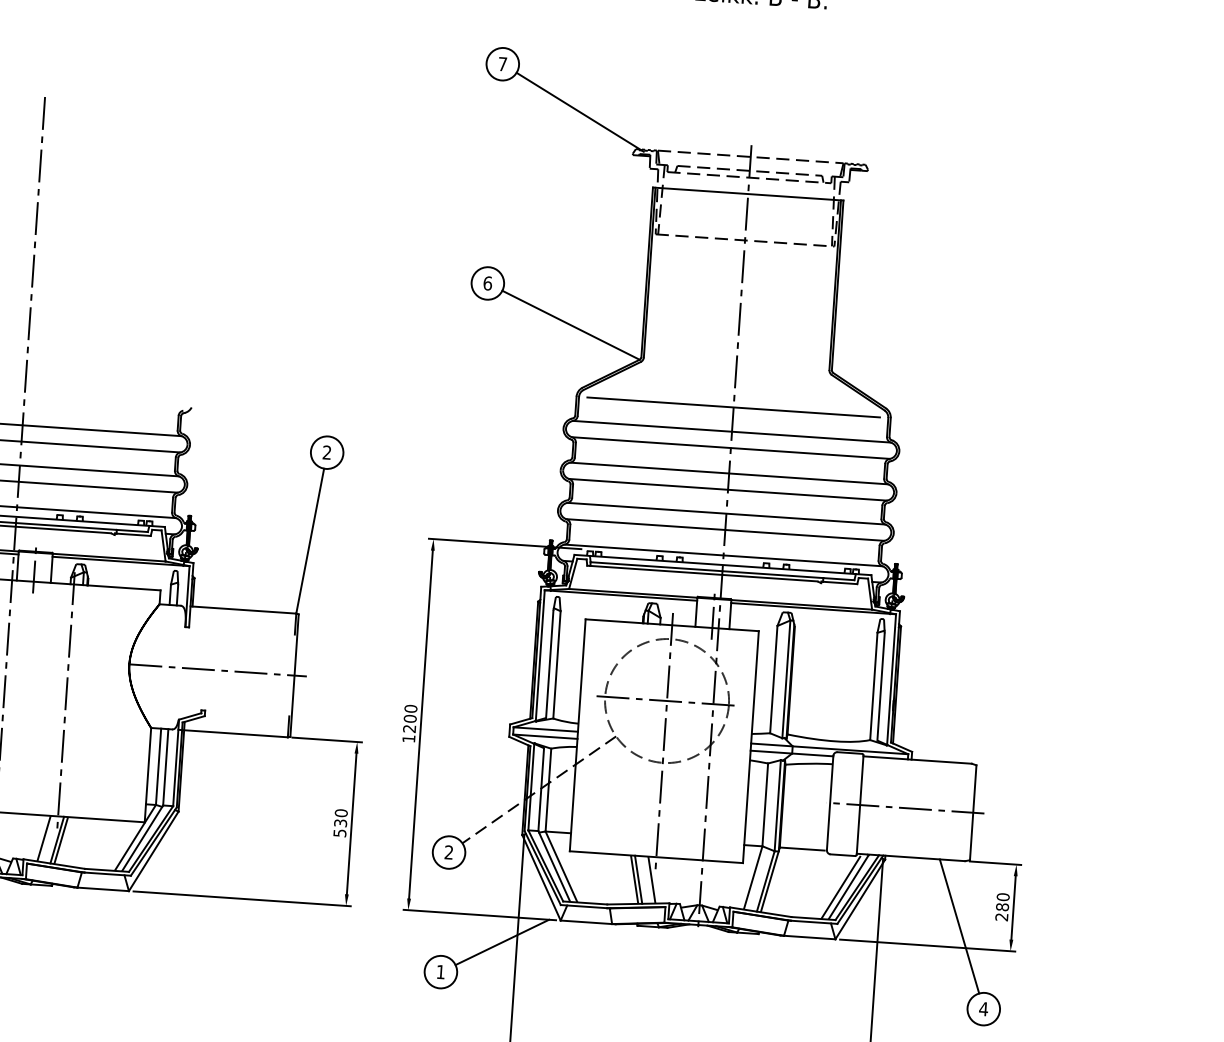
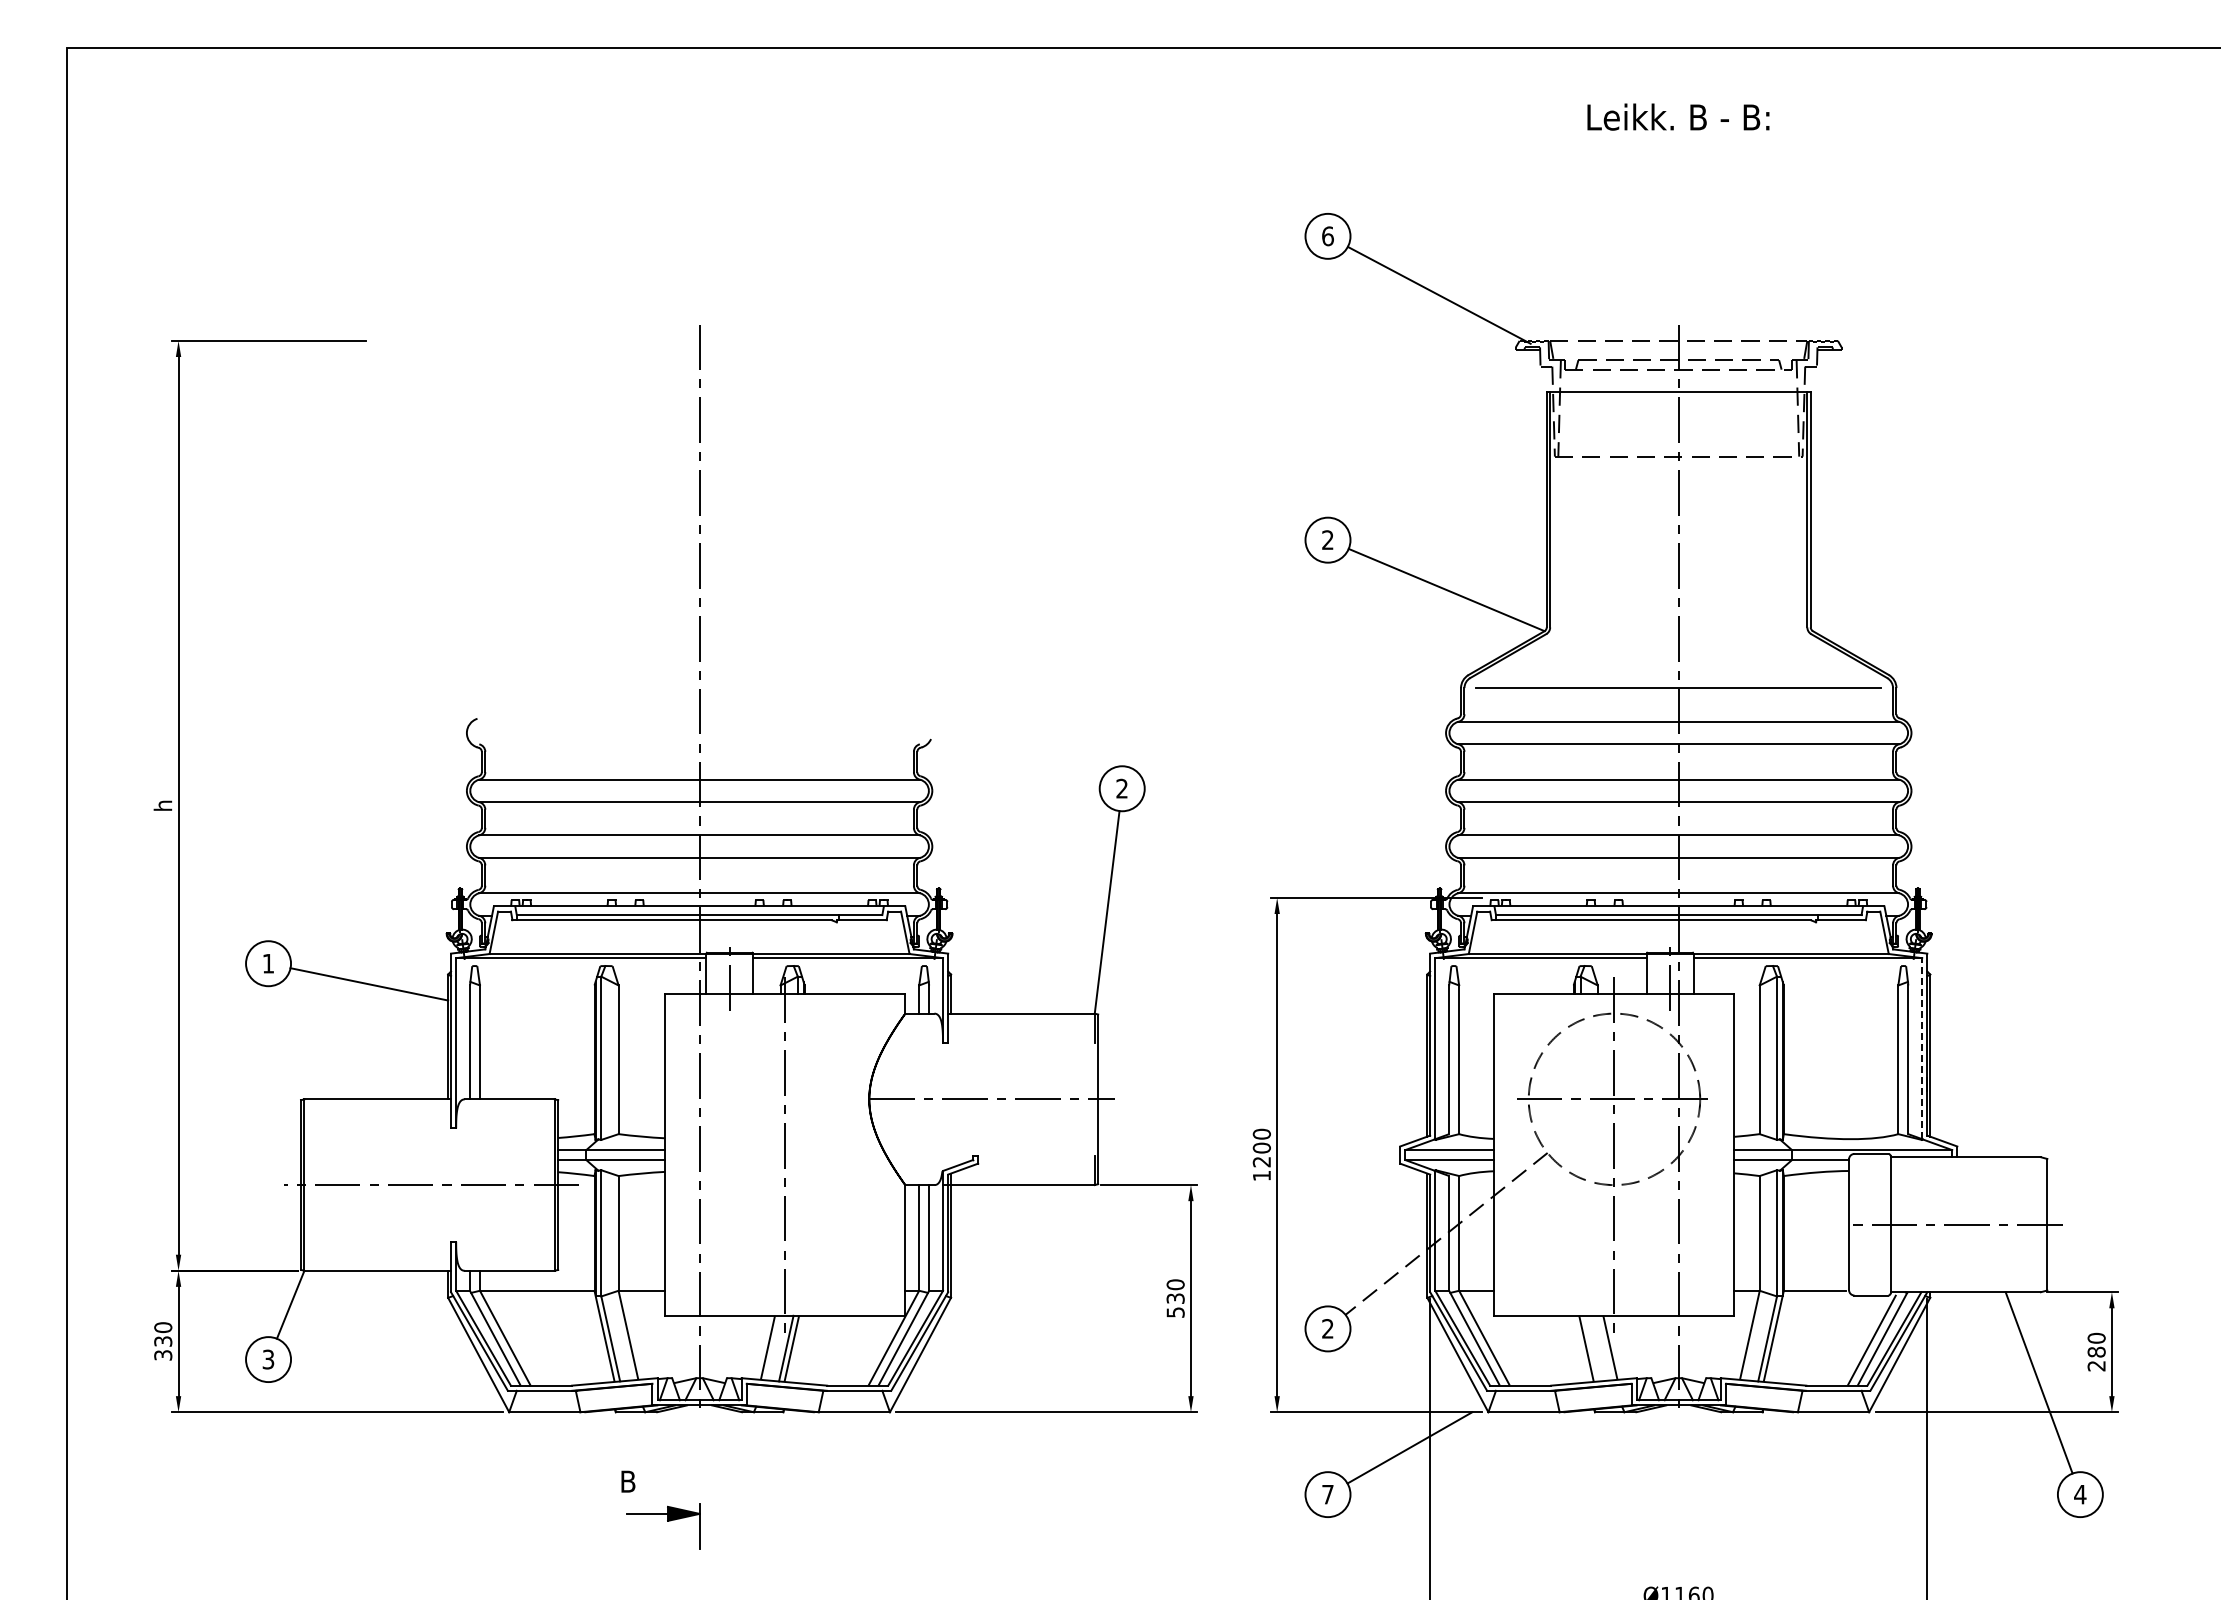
text: (502, 64) -> (1327, 236), 7 -> 6
text: (487, 283) -> (1327, 540), 6 -> 2
line: (891, 679) -> (1922, 1048), solid -> dashed
line: (638, 879) -> (1591, 1348), removed
text: (440, 972) -> (1327, 1494), 1 -> 7

